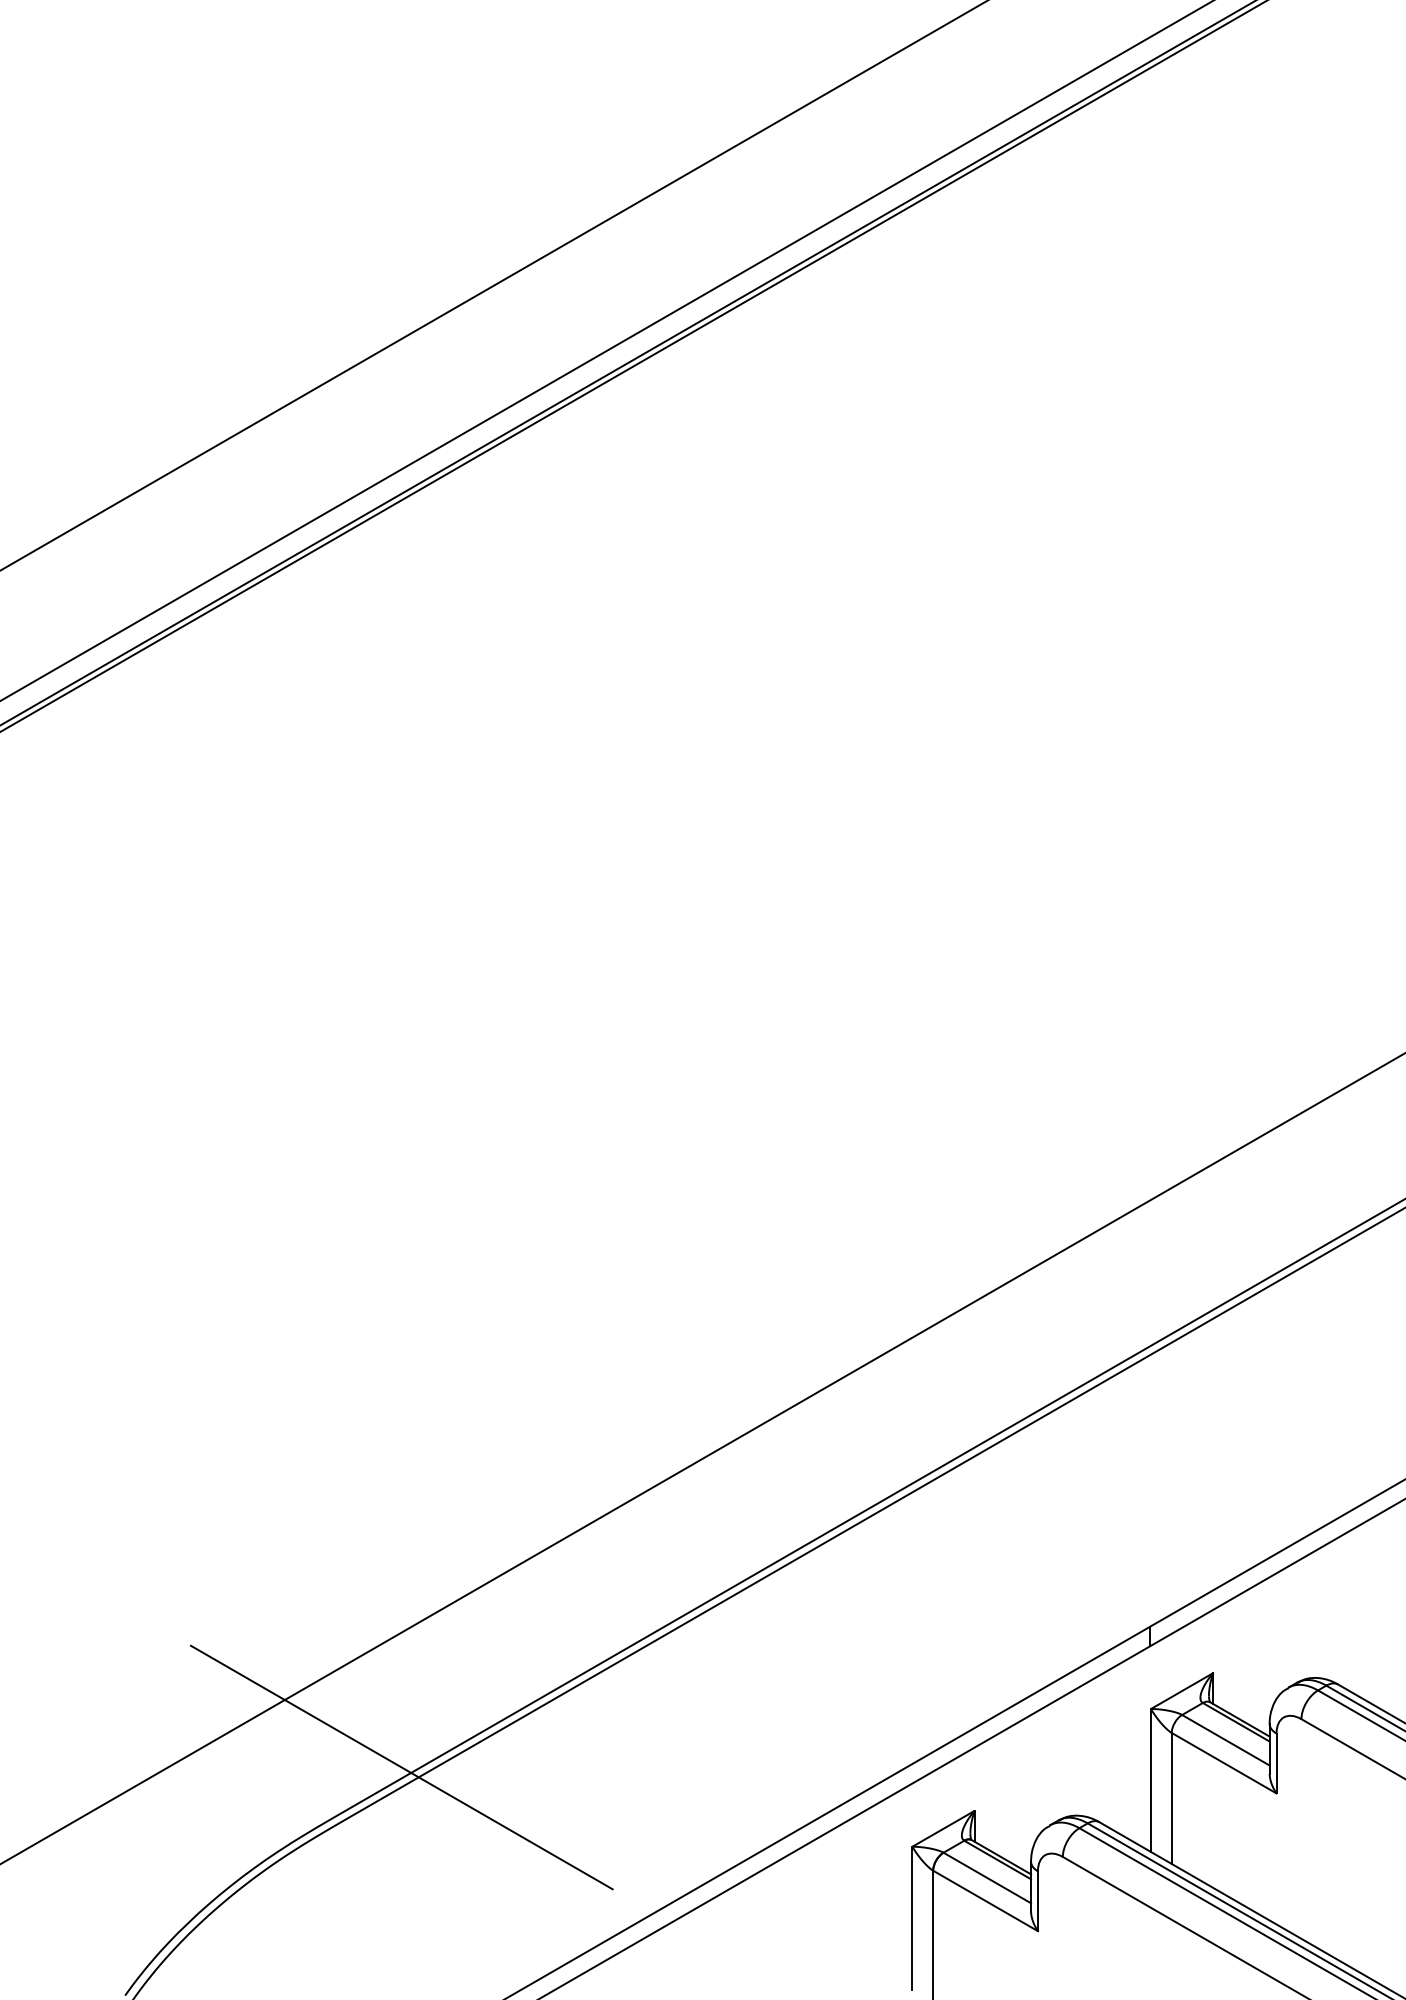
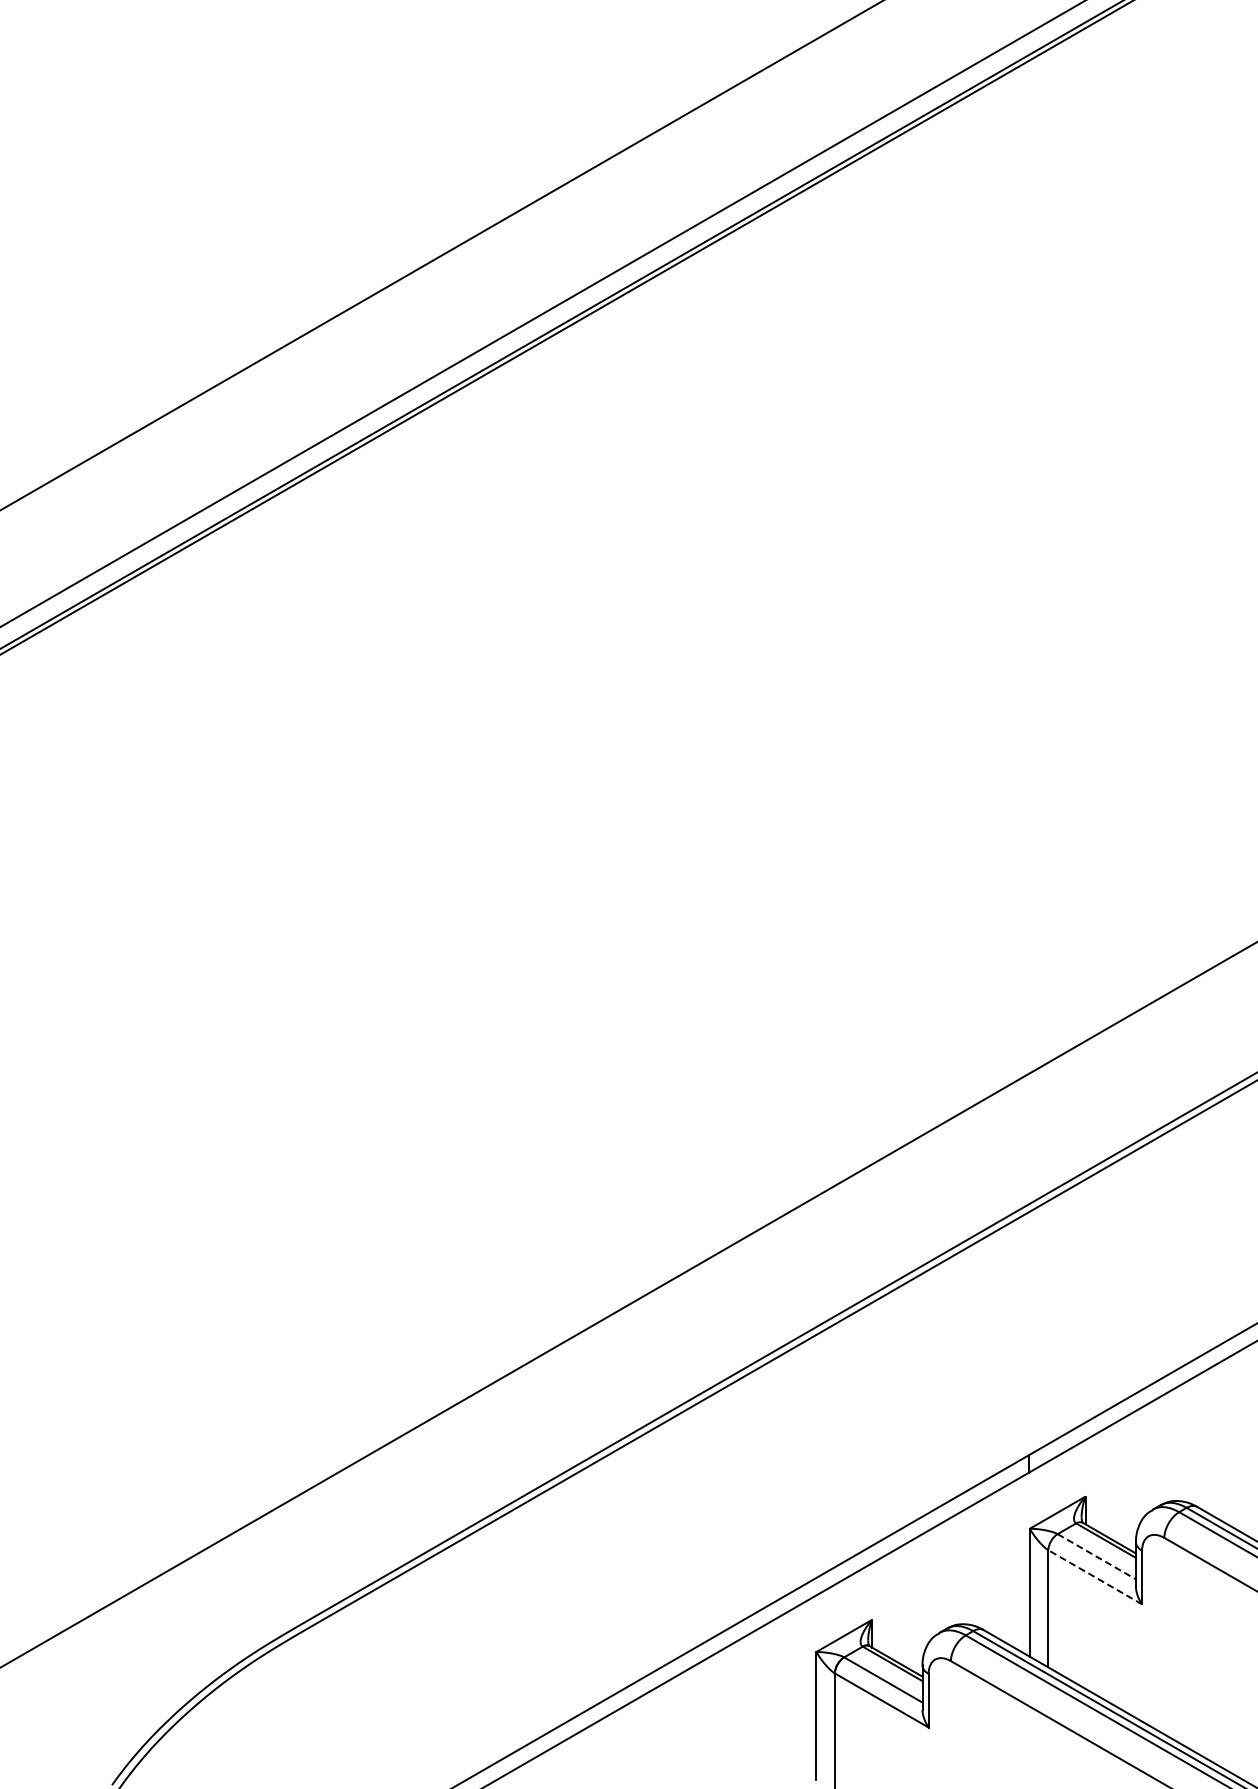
line: (1226, 1741) -> (1097, 1557), solid -> dashed
line: (1223, 1763) -> (1094, 1577), solid -> dashed
line: (401, 1767) -> (359, 1581), removed

